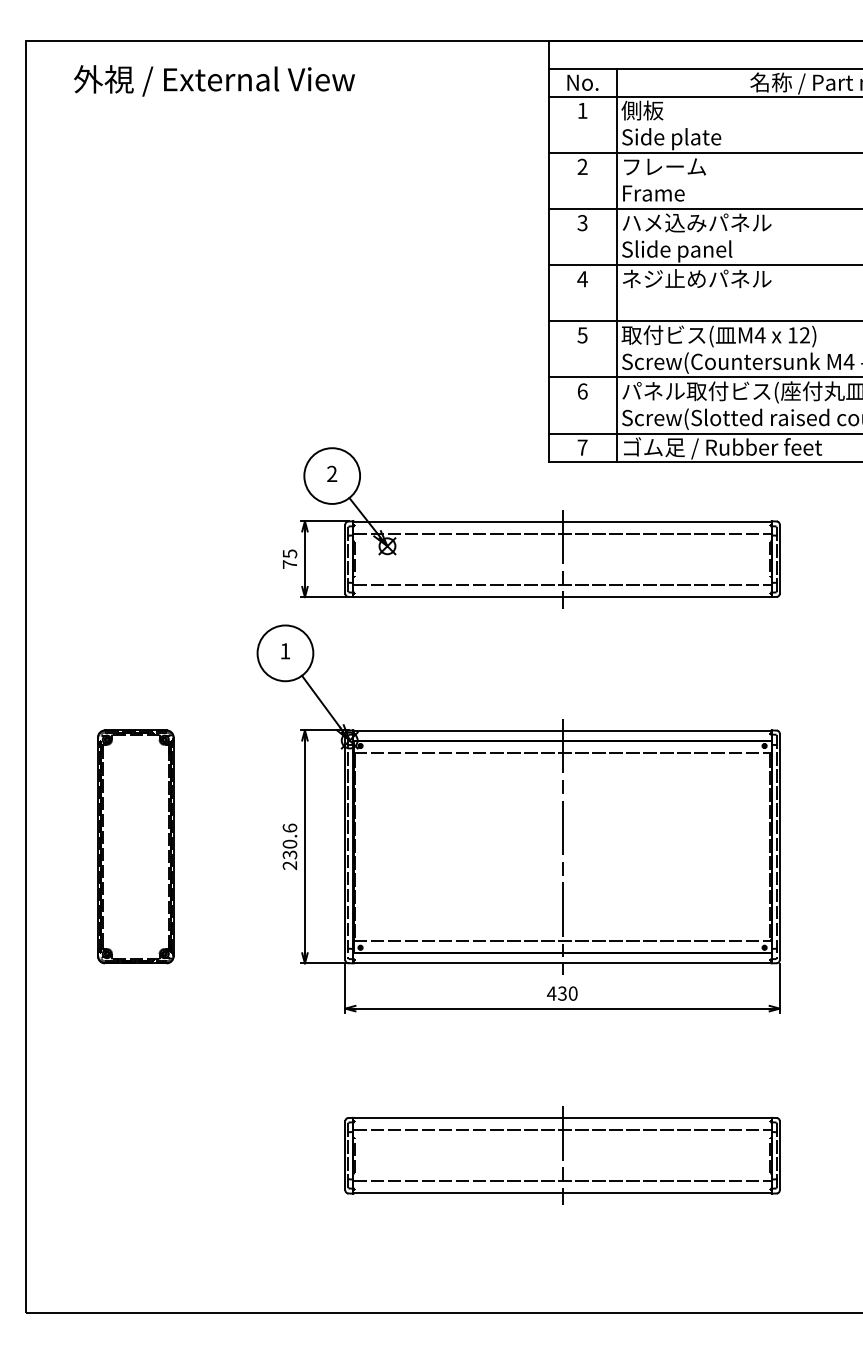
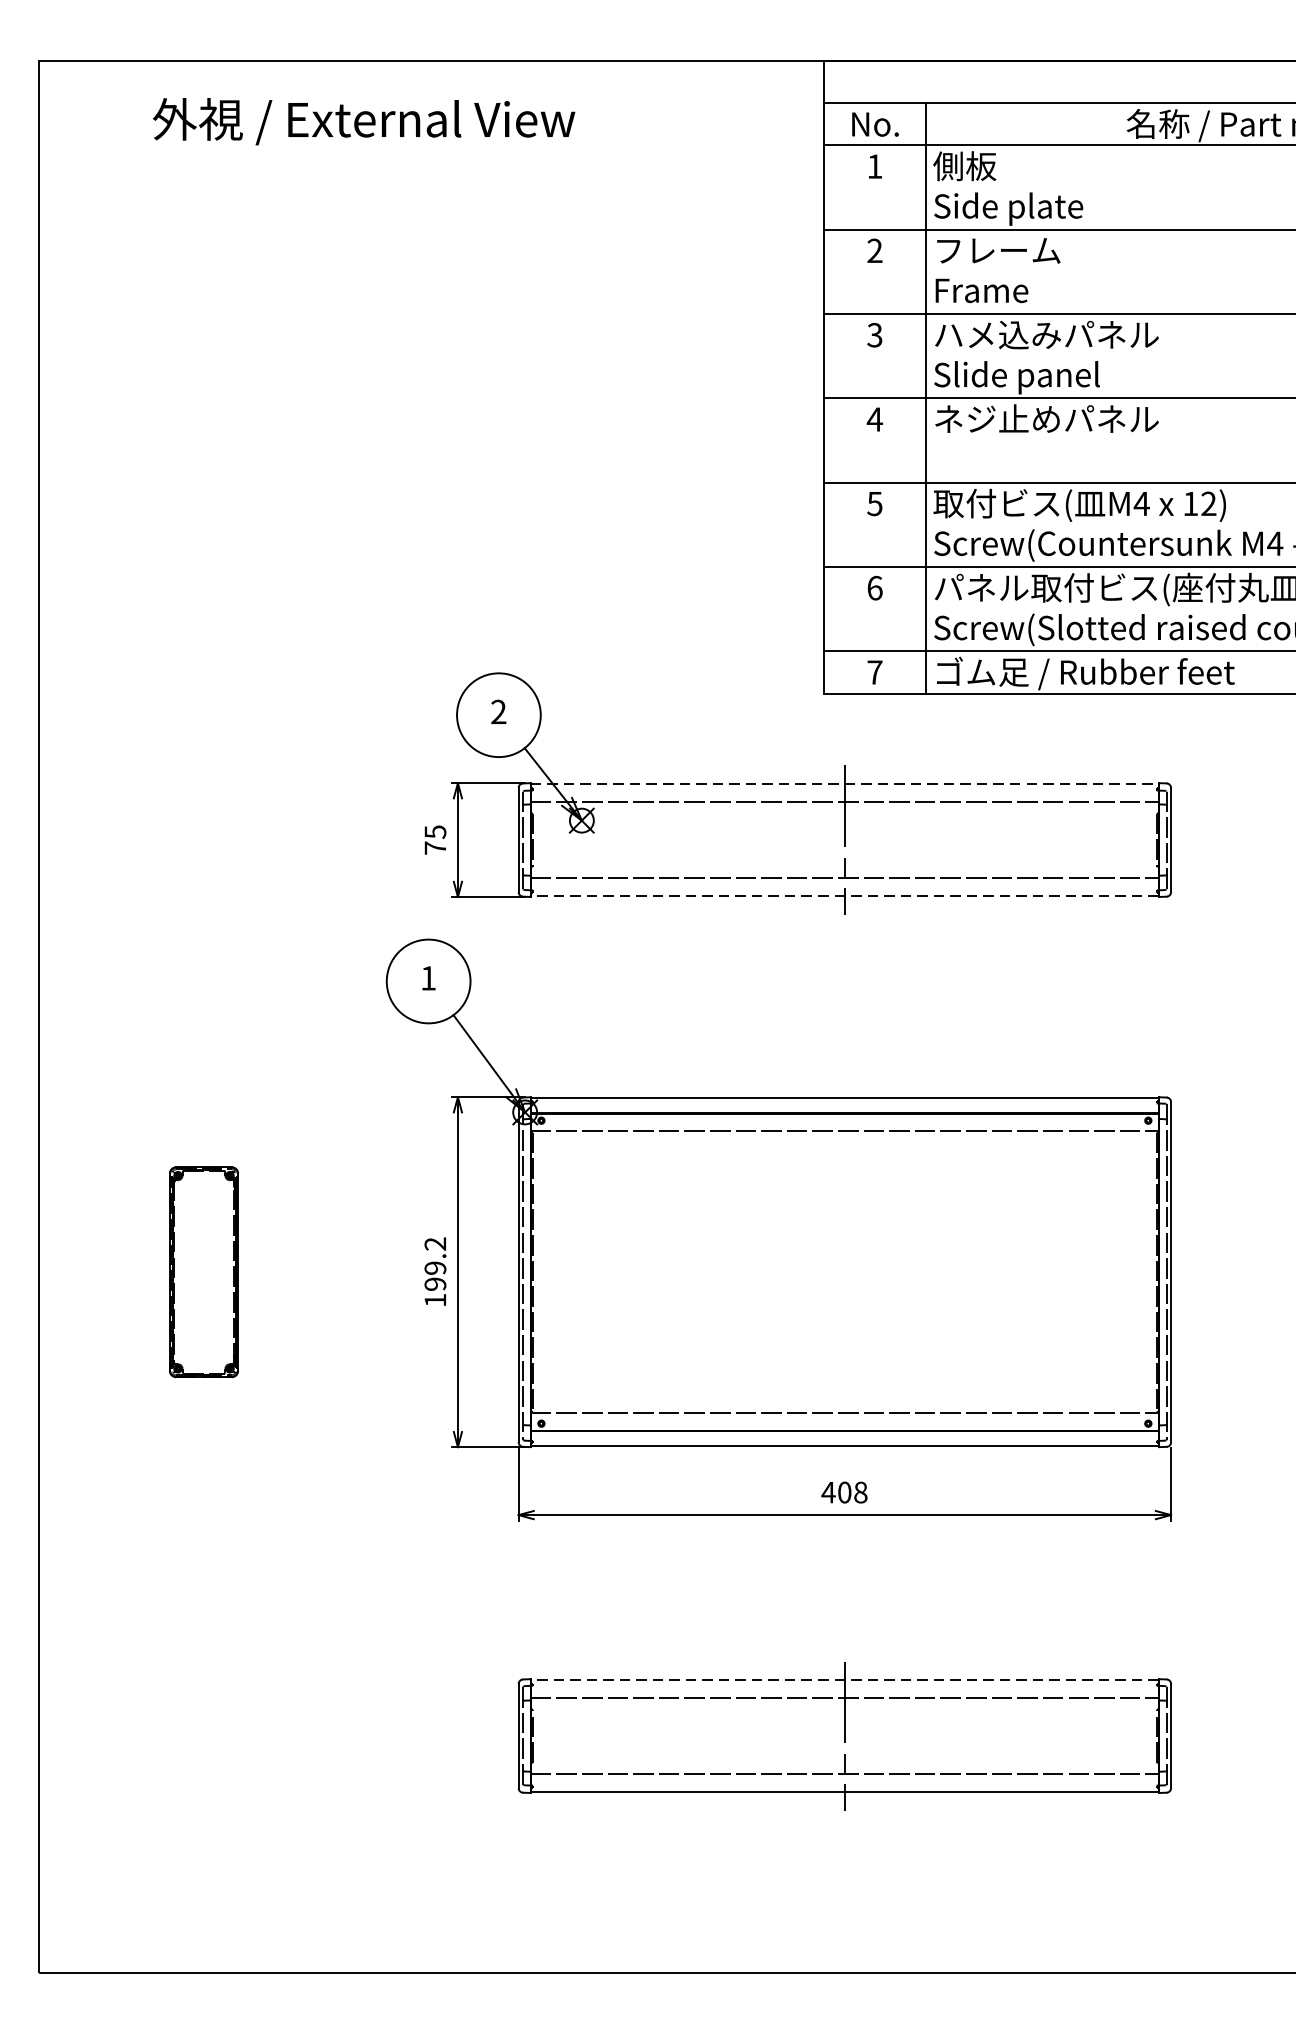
text: (214, 80) -> (364, 121), moved
line: (563, 521) -> (846, 783), solid -> dashed
line: (562, 596) -> (844, 896), solid -> dashed
part: (135, 846) -> (203, 1271), size x0.6
text: (289, 846) -> (434, 1271), 230.6 -> 199.2
line: (562, 846) -> (844, 1271), removed
text: (567, 993) -> (852, 1492), 430 -> 408
line: (562, 1118) -> (844, 1680), solid -> dashed

